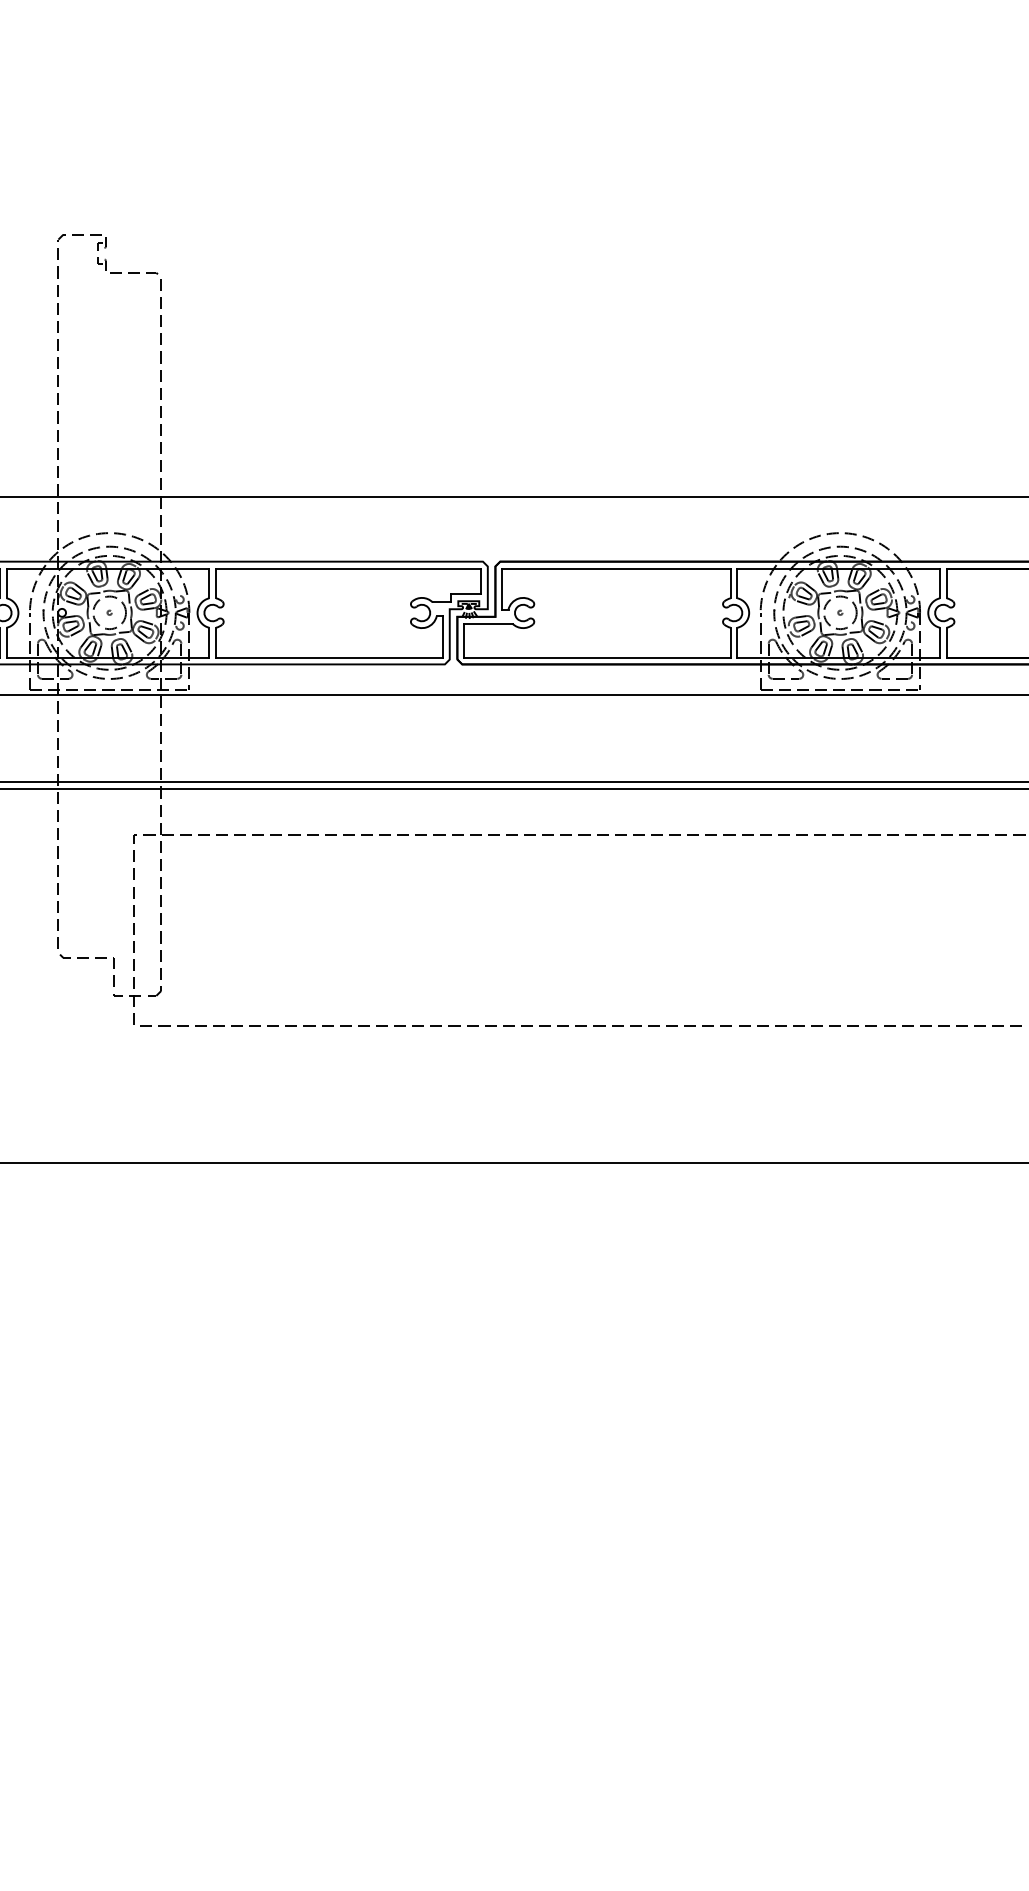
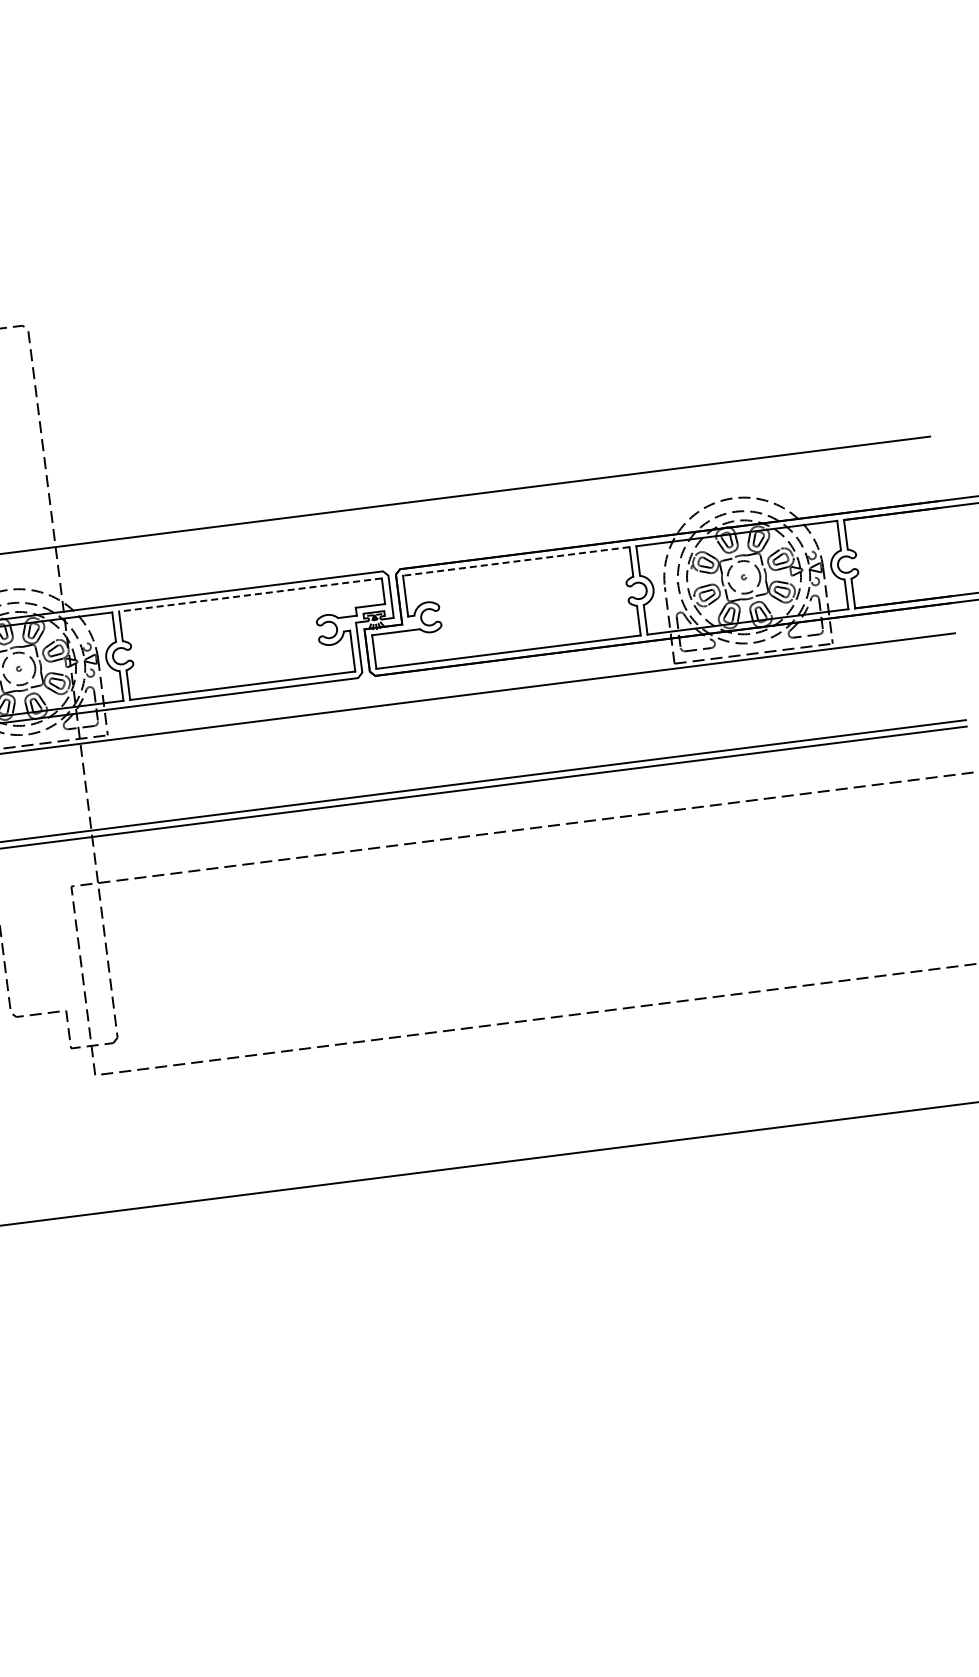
line: (348, 568) -> (250, 595), solid -> dashed
line: (615, 568) -> (515, 561), solid -> dashed

